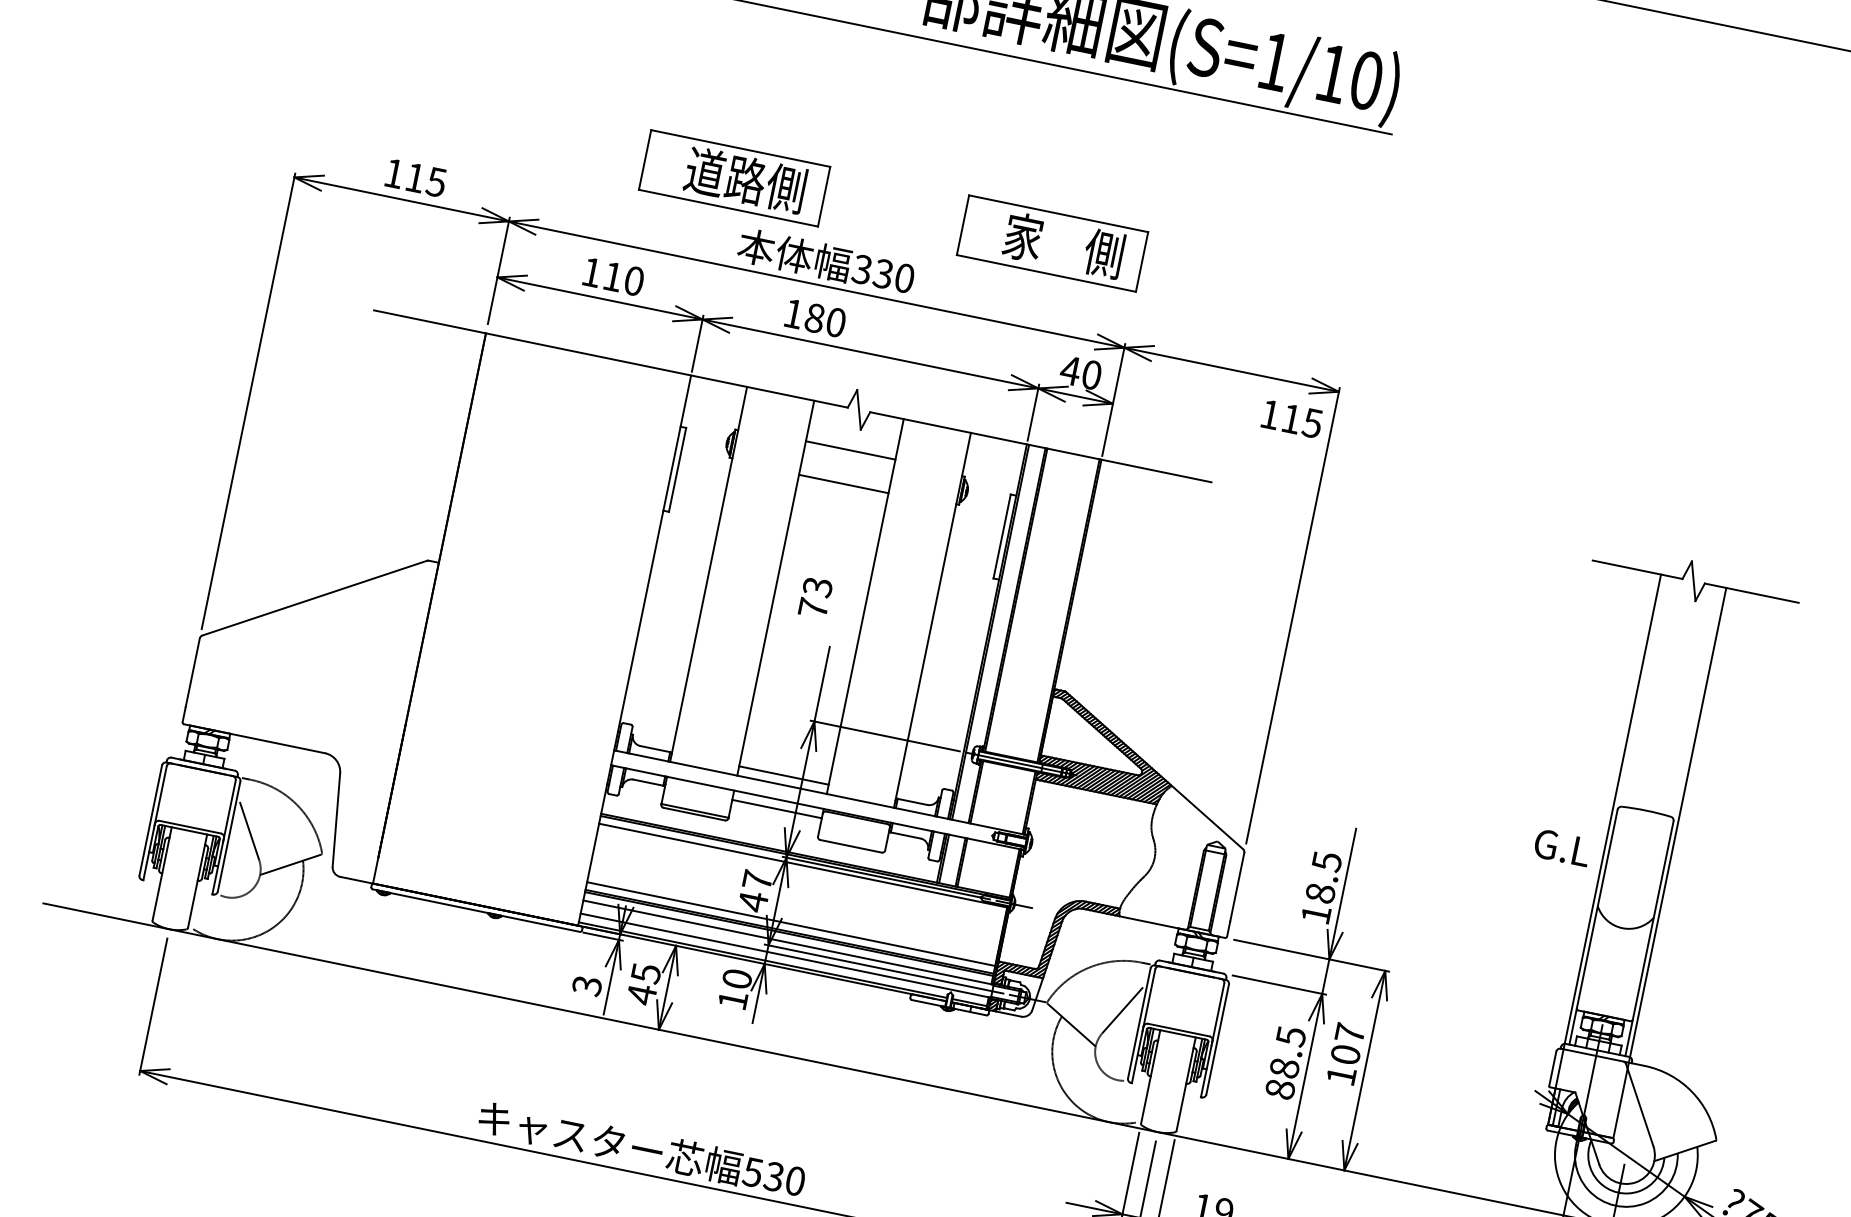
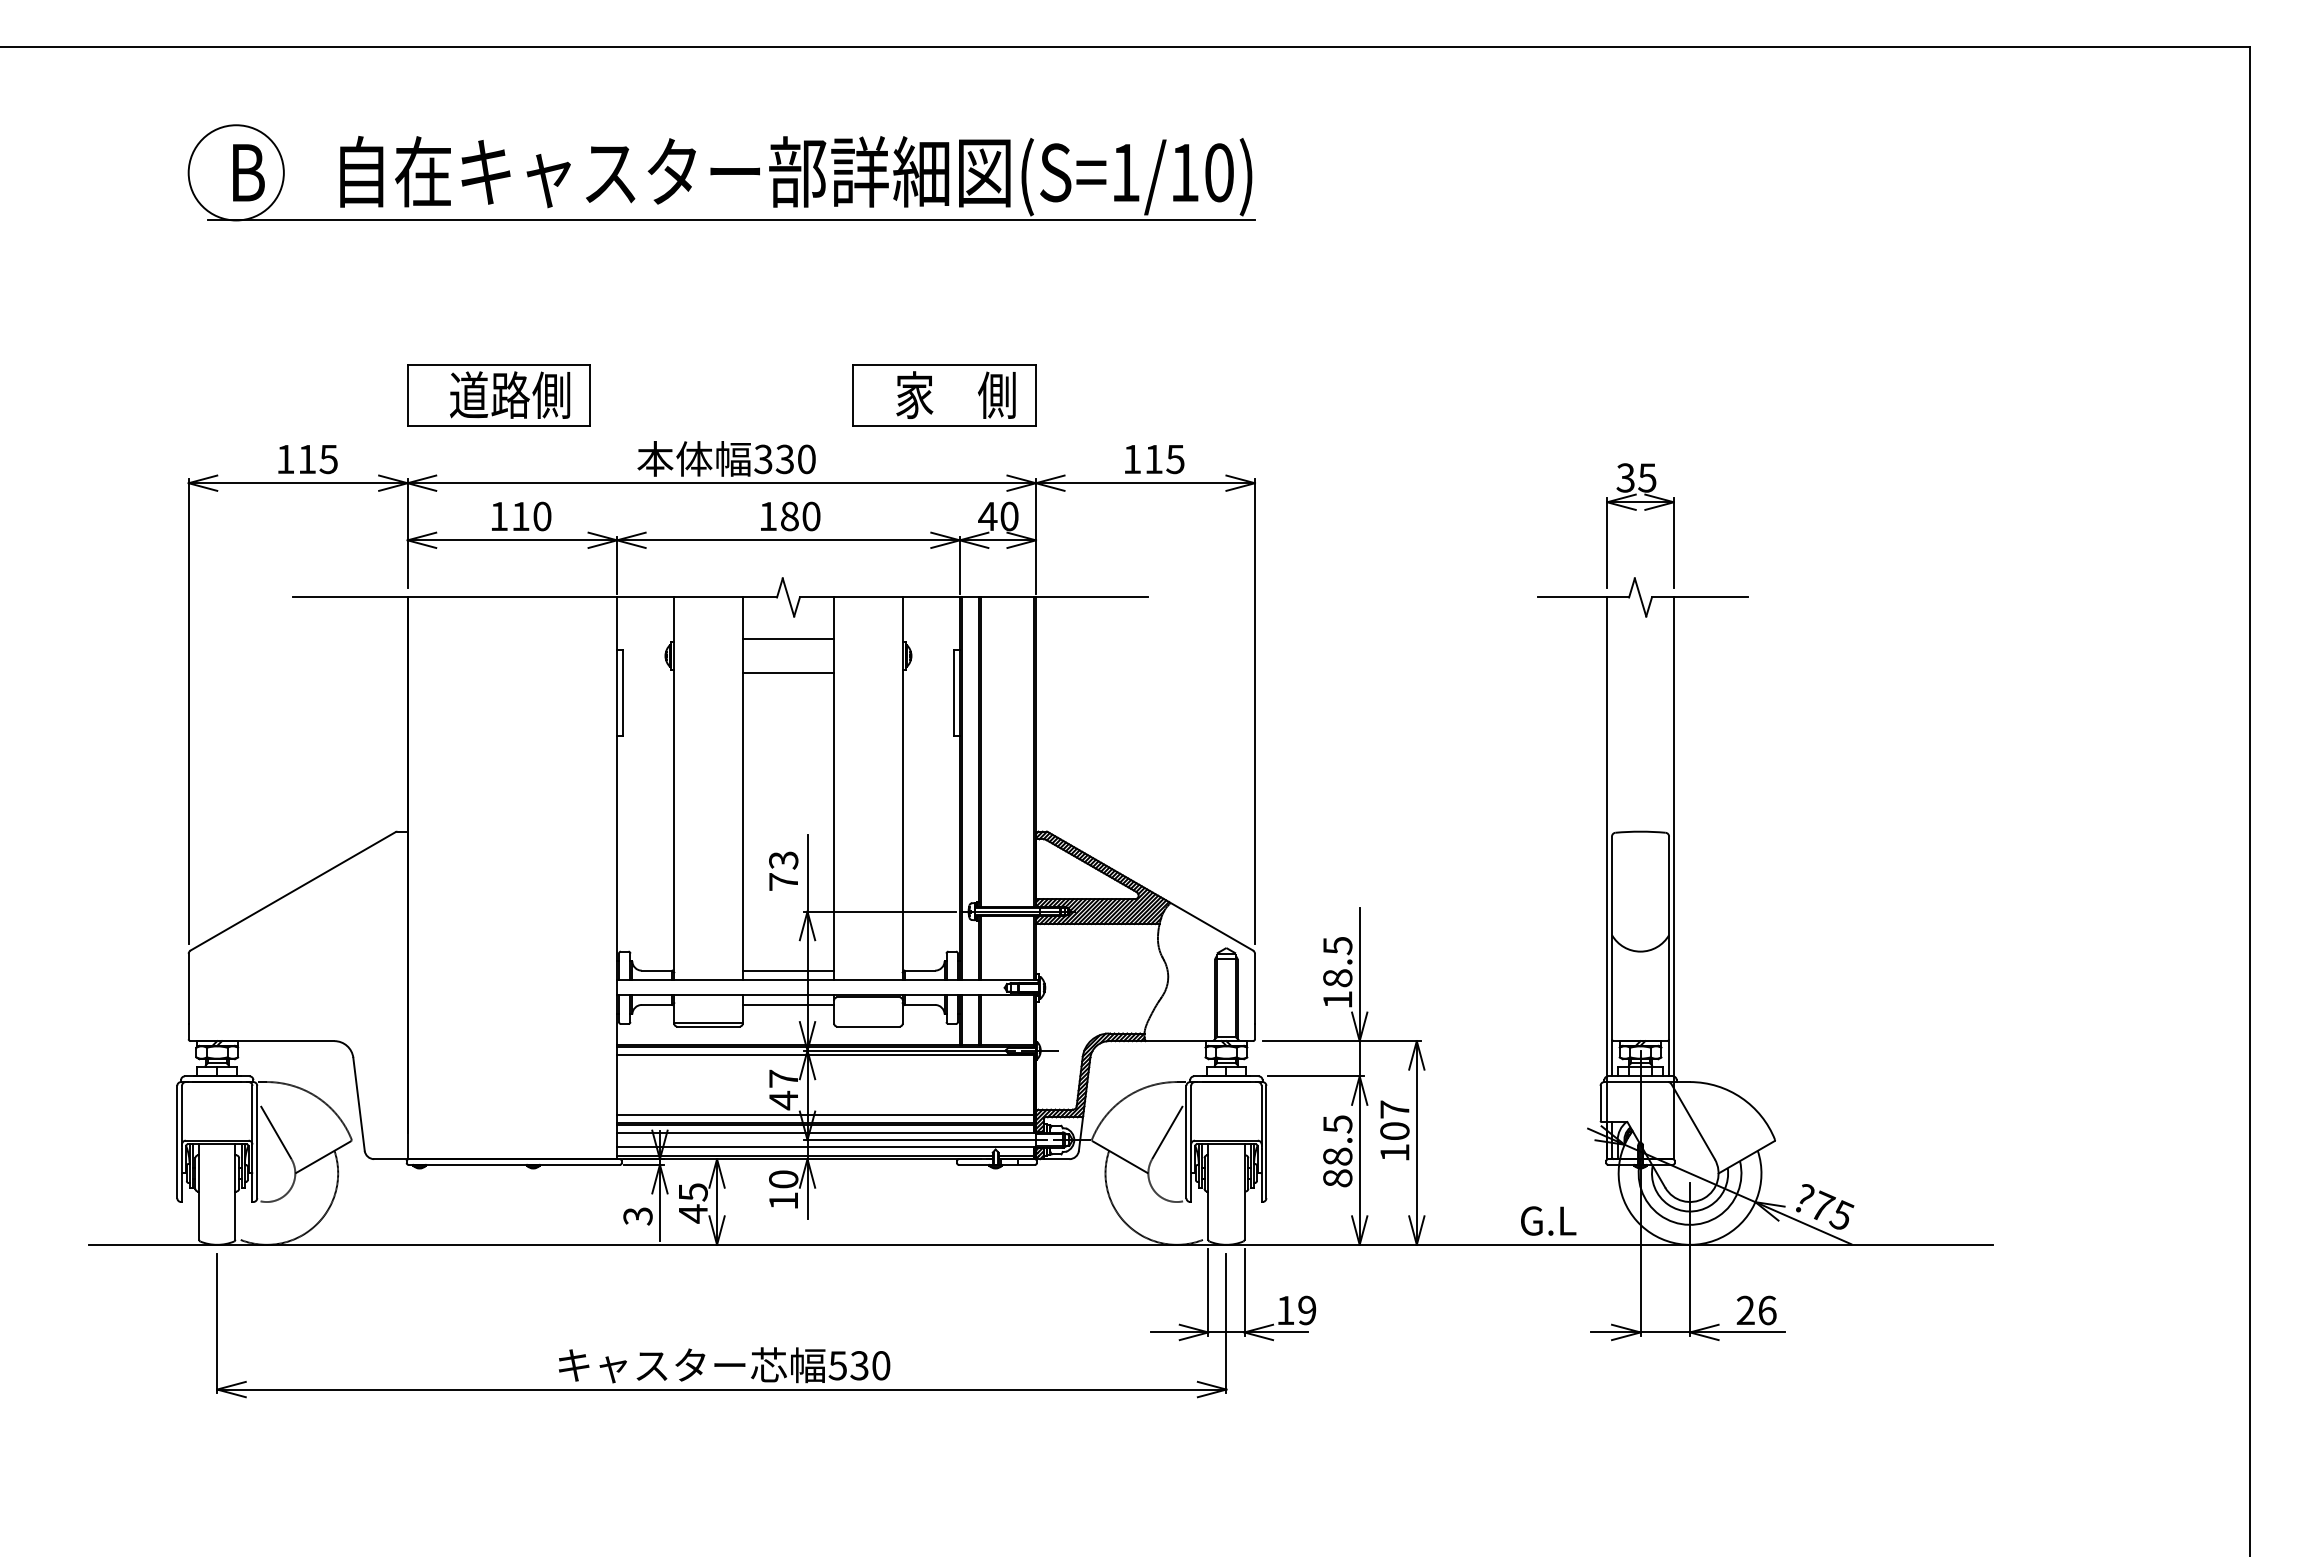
part: (734, 178) -> (498, 395), moved
text: (815, 318) -> (790, 516), moved
text: (1292, 419) -> (1154, 459), moved
part: (1707, 495) -> (1636, 510), added
text: (815, 597) -> (783, 870), moved
text: (1562, 847) -> (1548, 1220), moved

